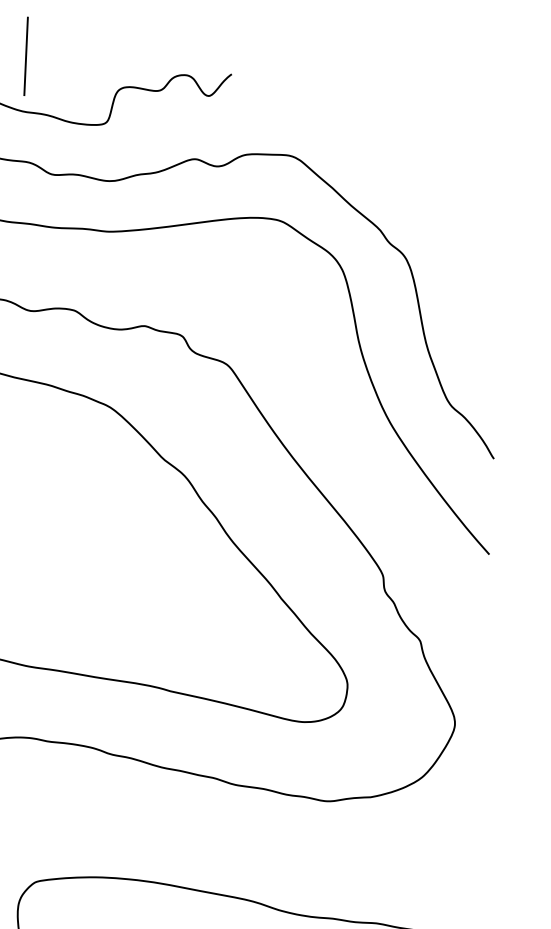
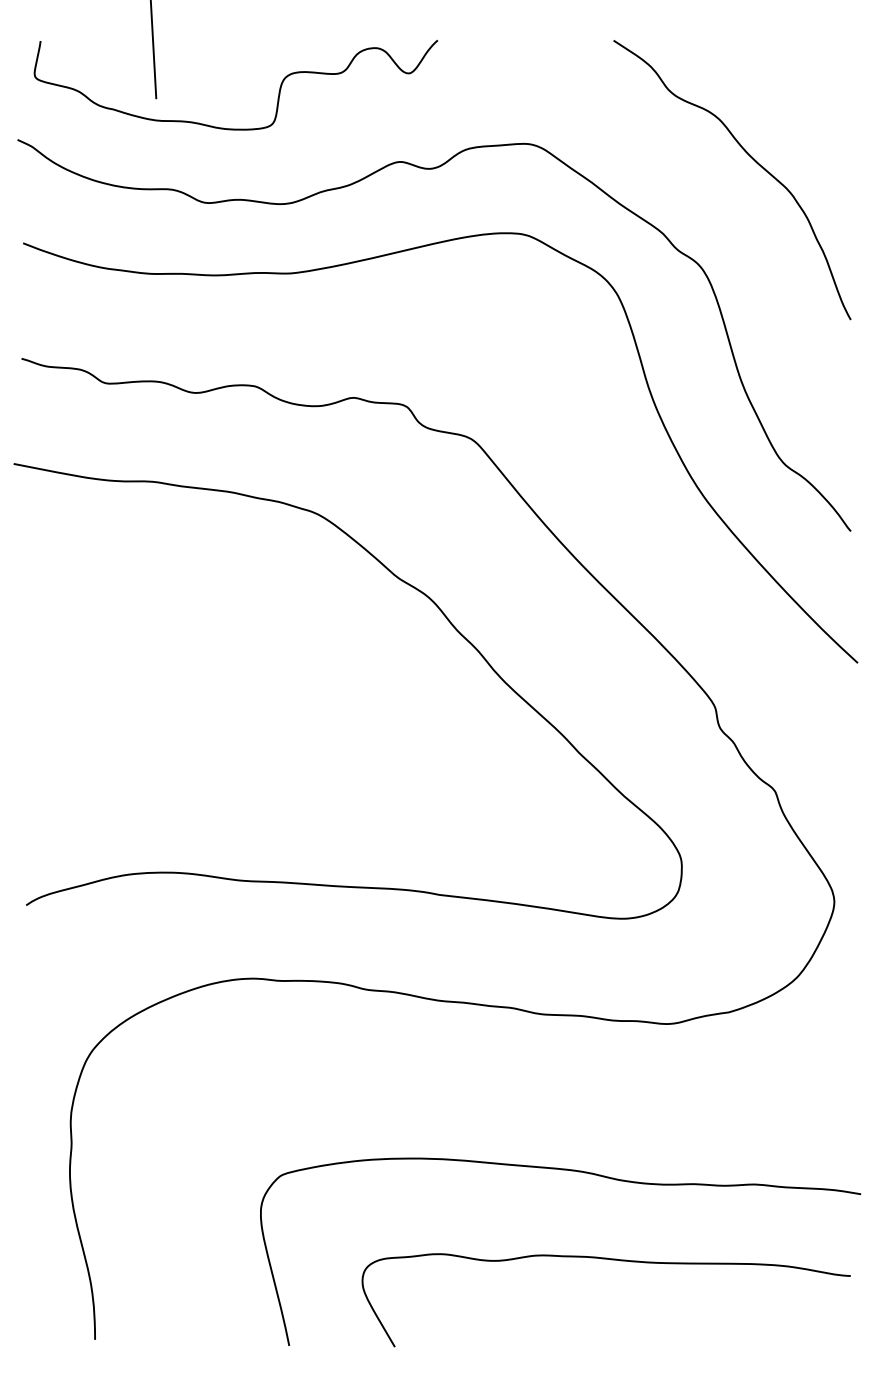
curve: (450, 183) -> (752, 159), added

